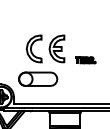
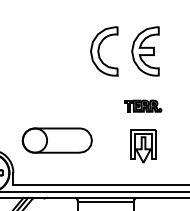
part: (45, 48) -> (124, 50), moved
part: (85, 81) -> (142, 144), added

